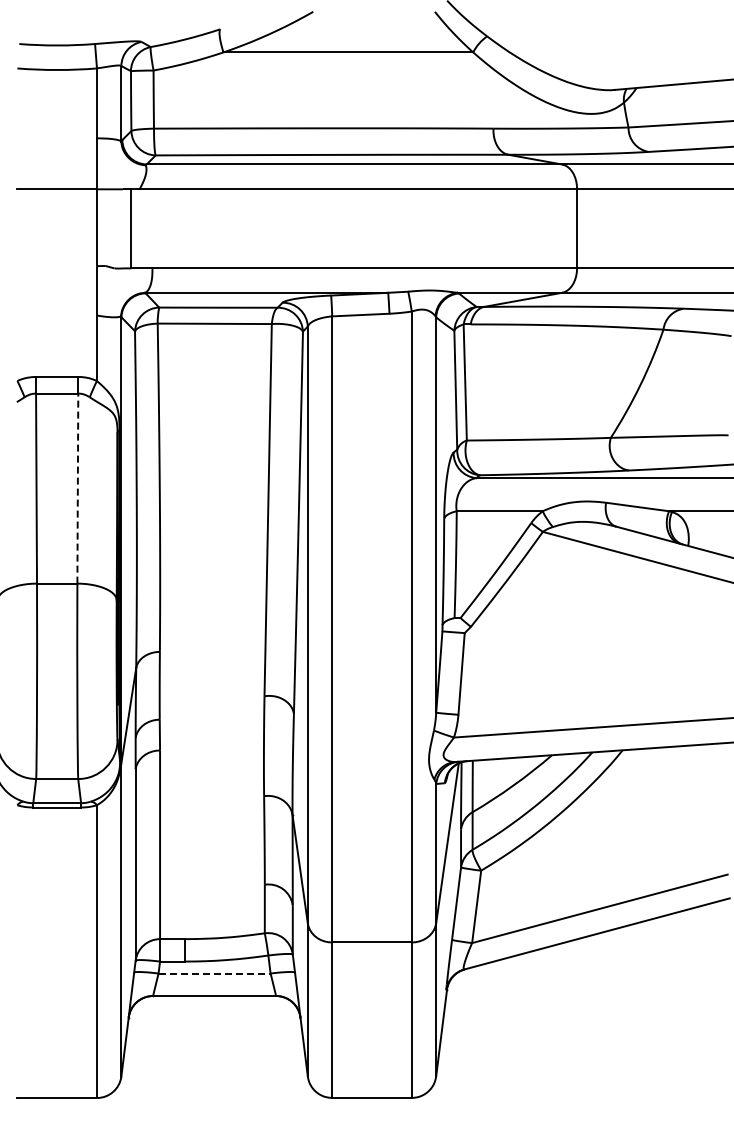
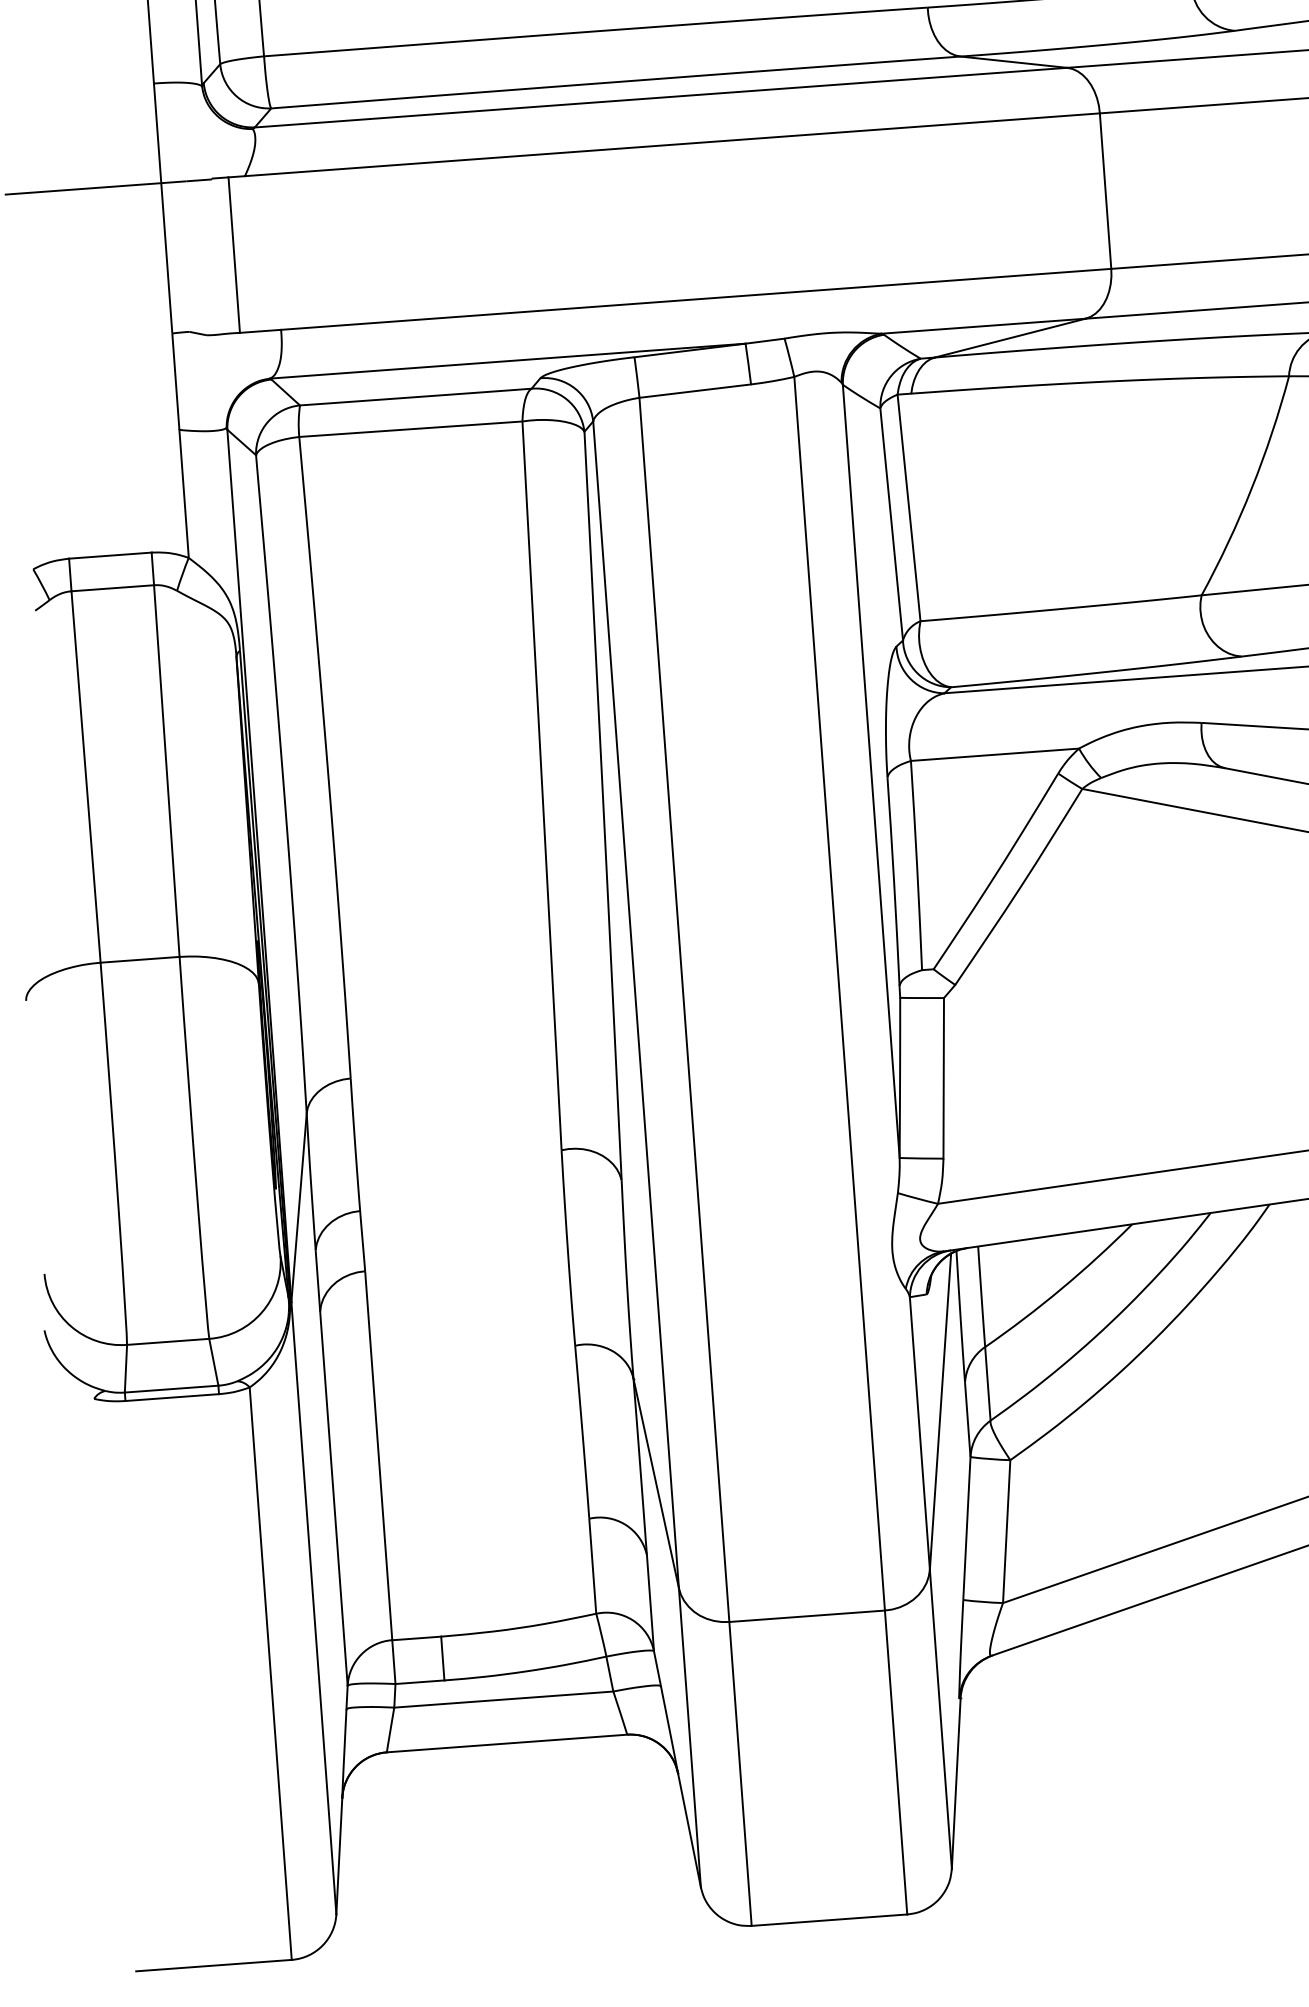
line: (77, 488) -> (166, 770), dashed -> solid
line: (215, 973) -> (505, 1699), dashed -> solid

